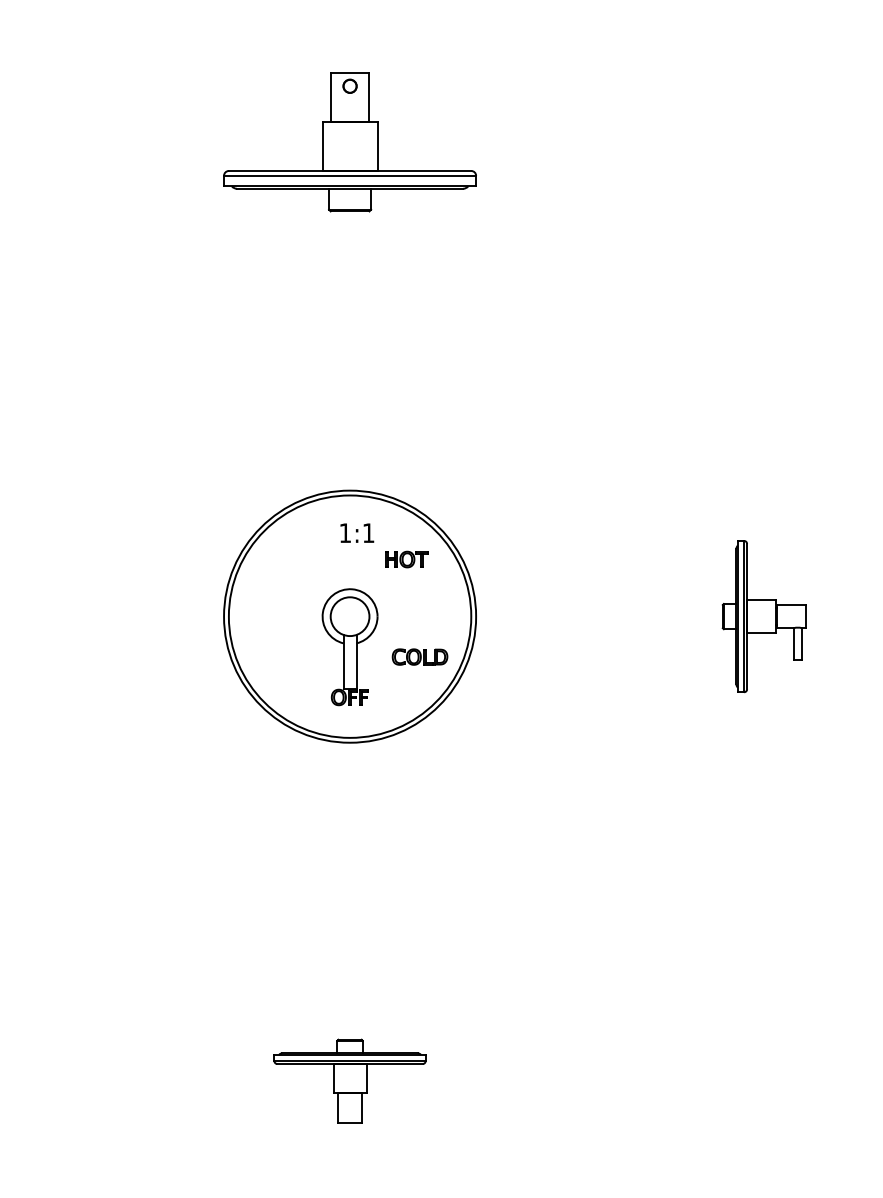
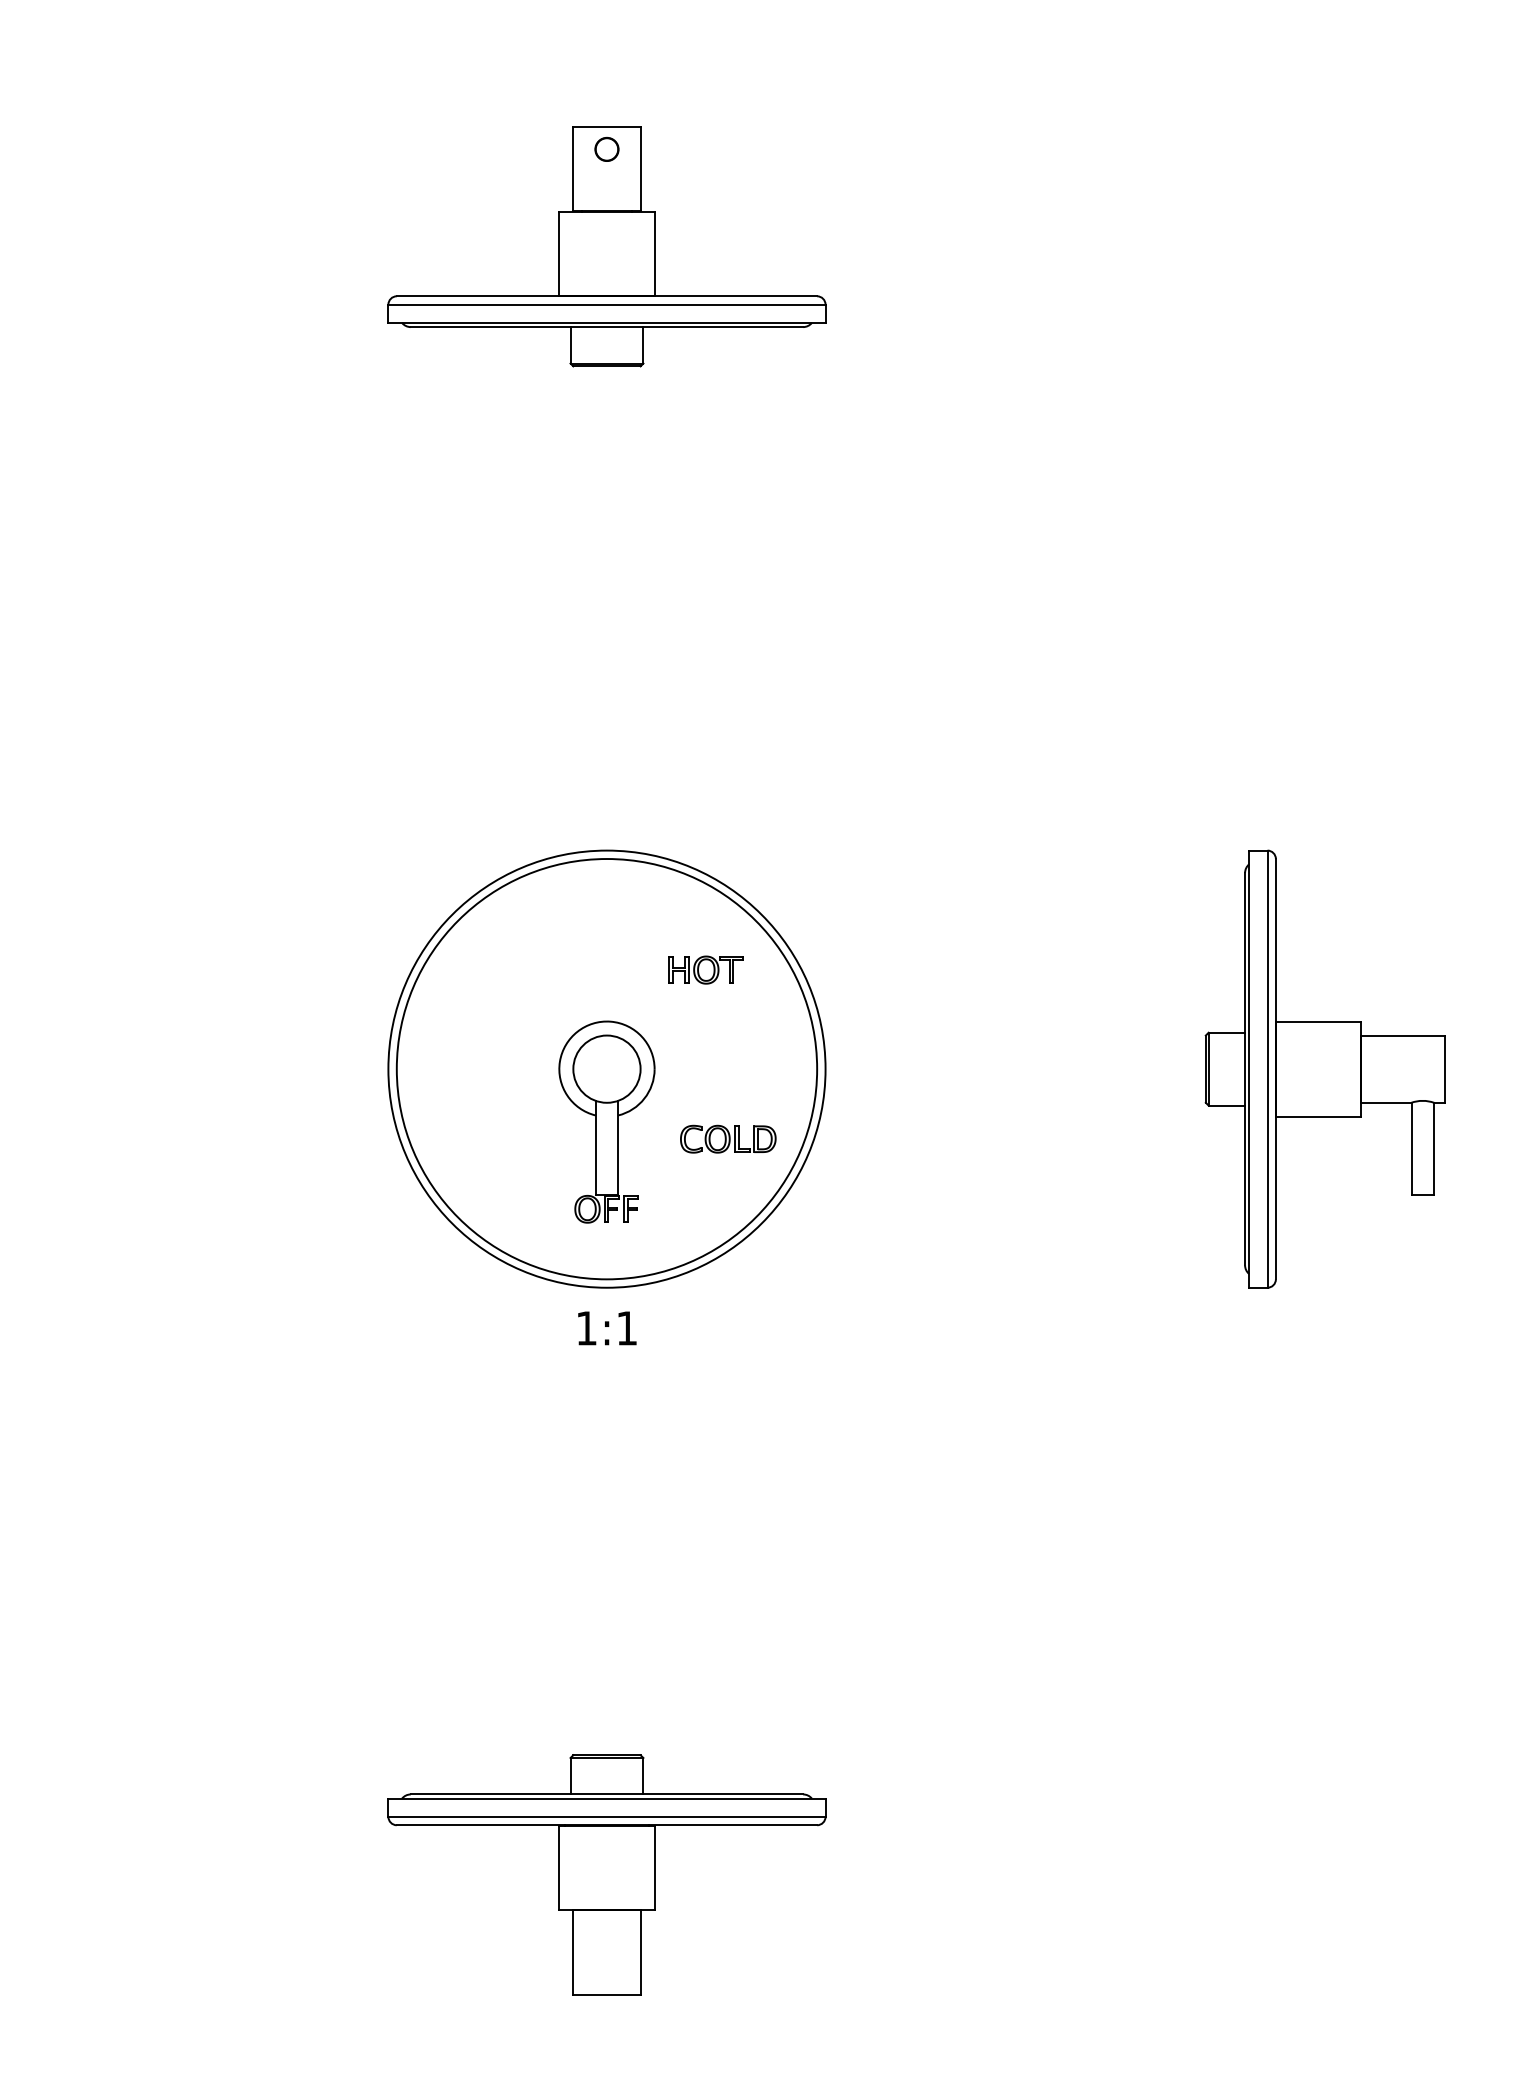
text: (357, 532) -> (607, 1327), moved
part: (763, 616) -> (1323, 1068), size x1.67
part: (349, 1080) -> (605, 1873), size x1.67

